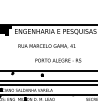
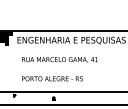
text: (58, 60) -> (52, 78), moved

